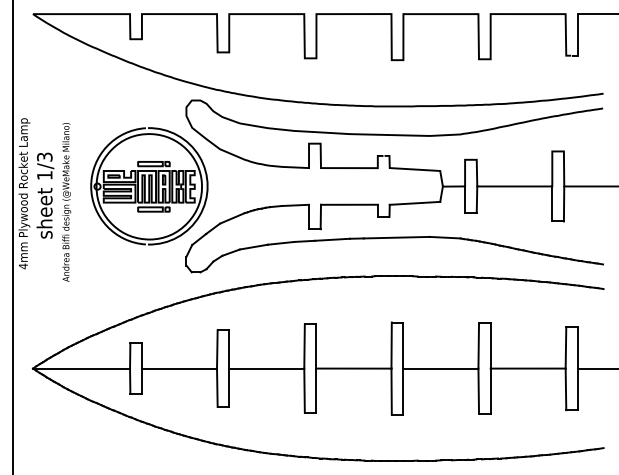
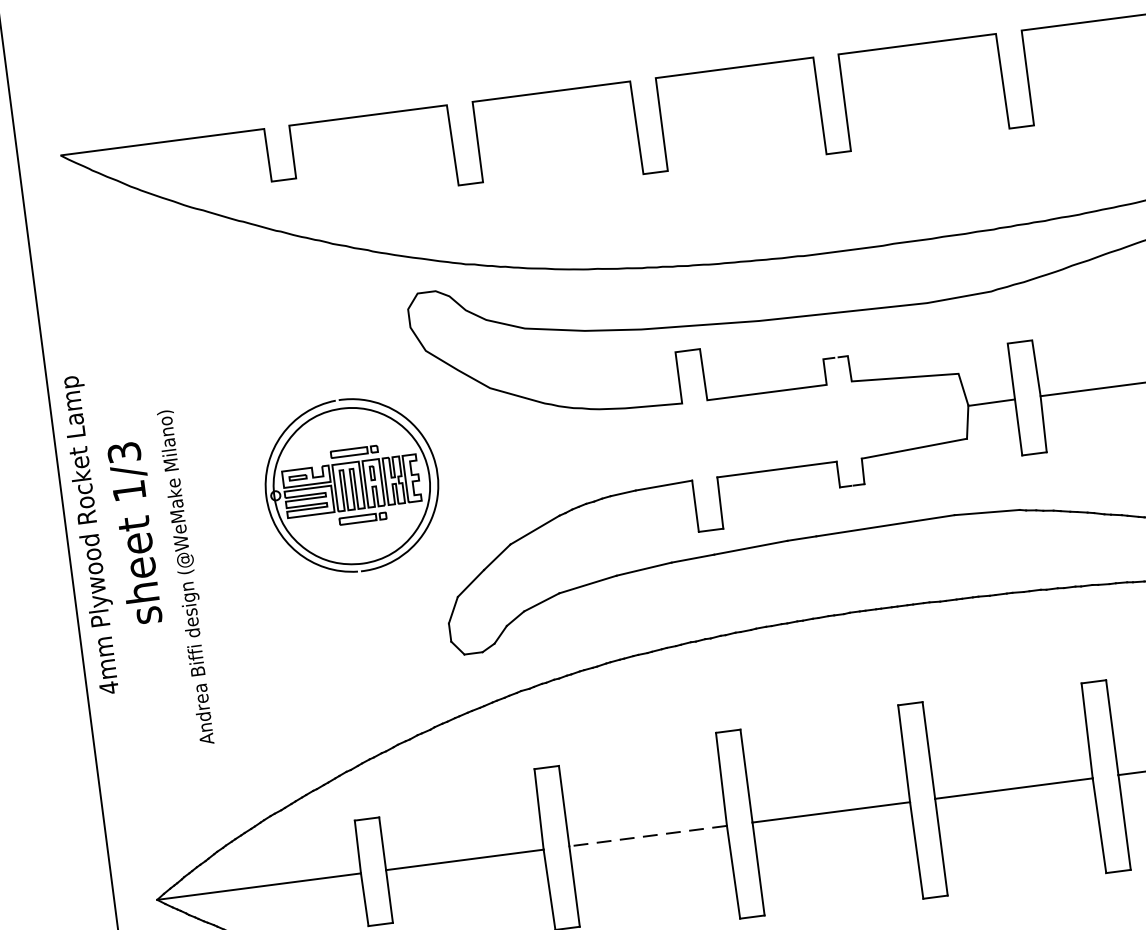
part: (149, 186) -> (352, 485), size x0.7
text: (66, 202) -> (186, 577), moved
line: (266, 368) -> (647, 836), solid -> dashed

